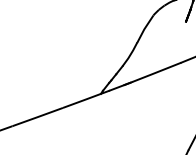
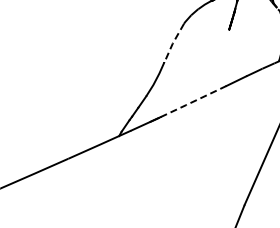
line: (144, 29) -> (172, 43), solid -> dashed
line: (156, 72) -> (193, 101), solid -> dashed

